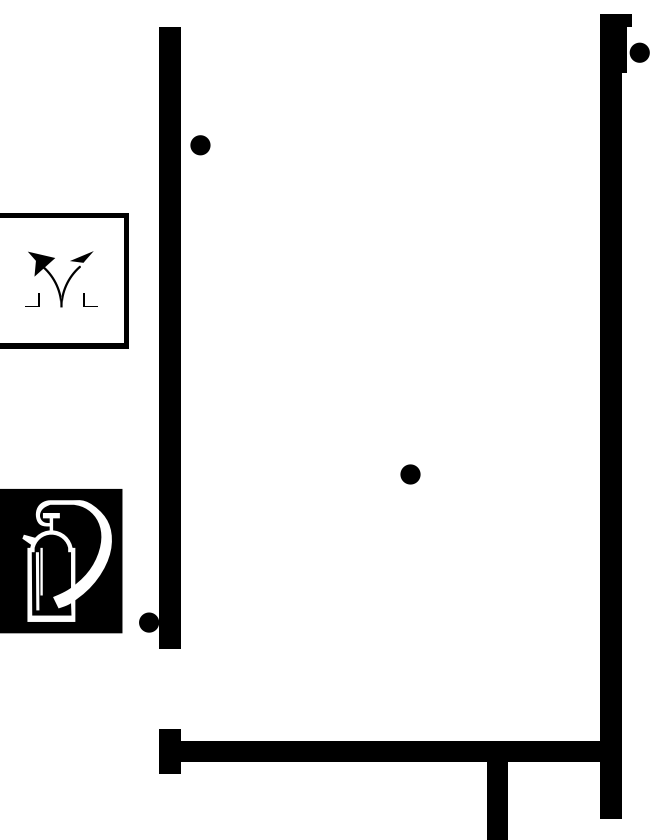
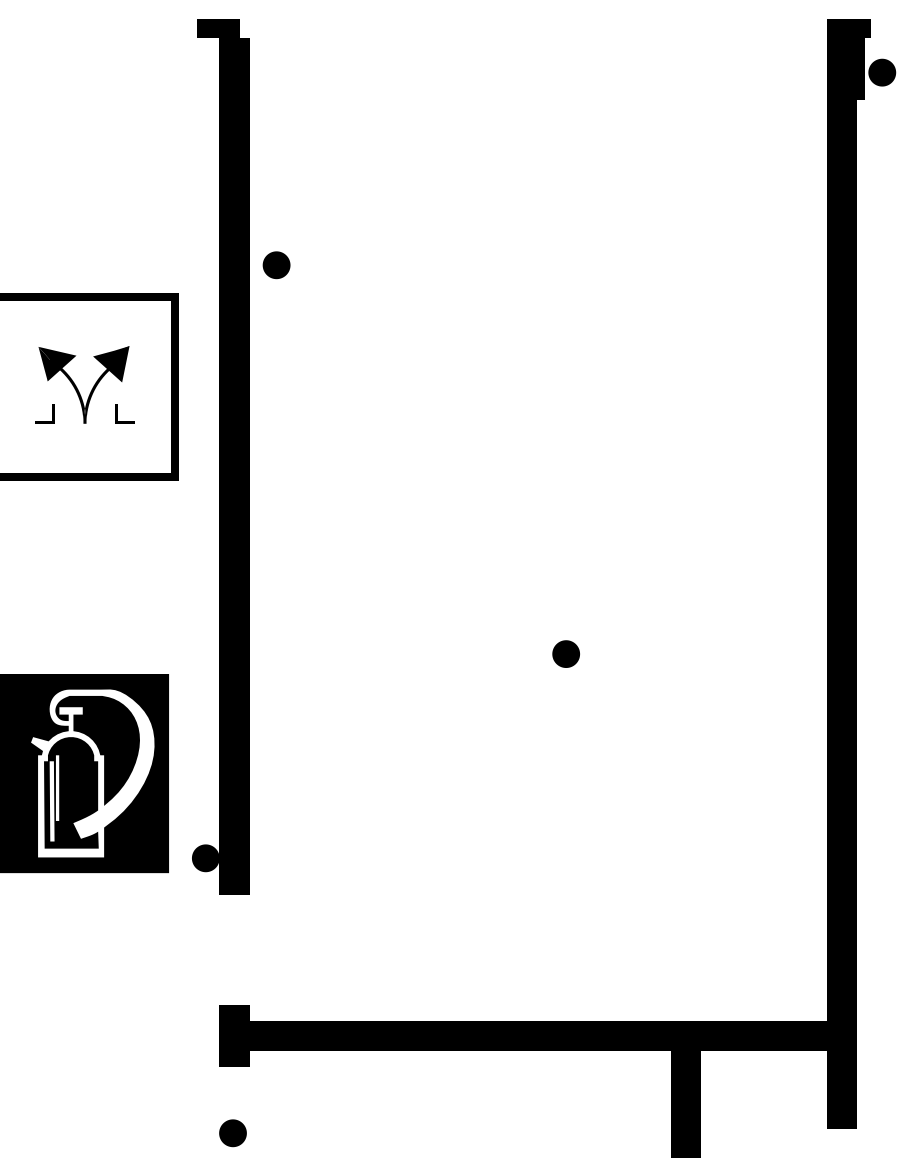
fill: (158, 20) -> (218, 28), added
part: (200, 145) -> (276, 265), moved
fill: (32, 263) -> (45, 363), added
fill: (80, 264) -> (111, 364), added
fill: (168, 822) -> (232, 1133), added

